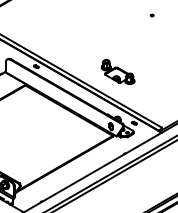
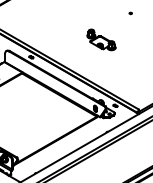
part: (118, 71) -> (101, 39), moved

